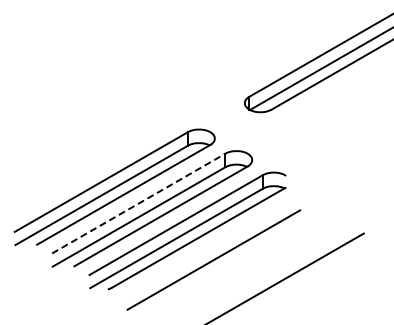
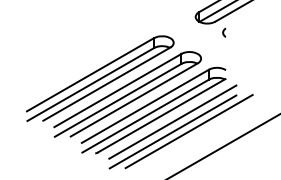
curve: (283, 124) -> (224, 32), added
line: (138, 203) -> (117, 90), dashed -> solid
line: (213, 246) -> (172, 122), added
line: (235, 259) -> (188, 131), added

